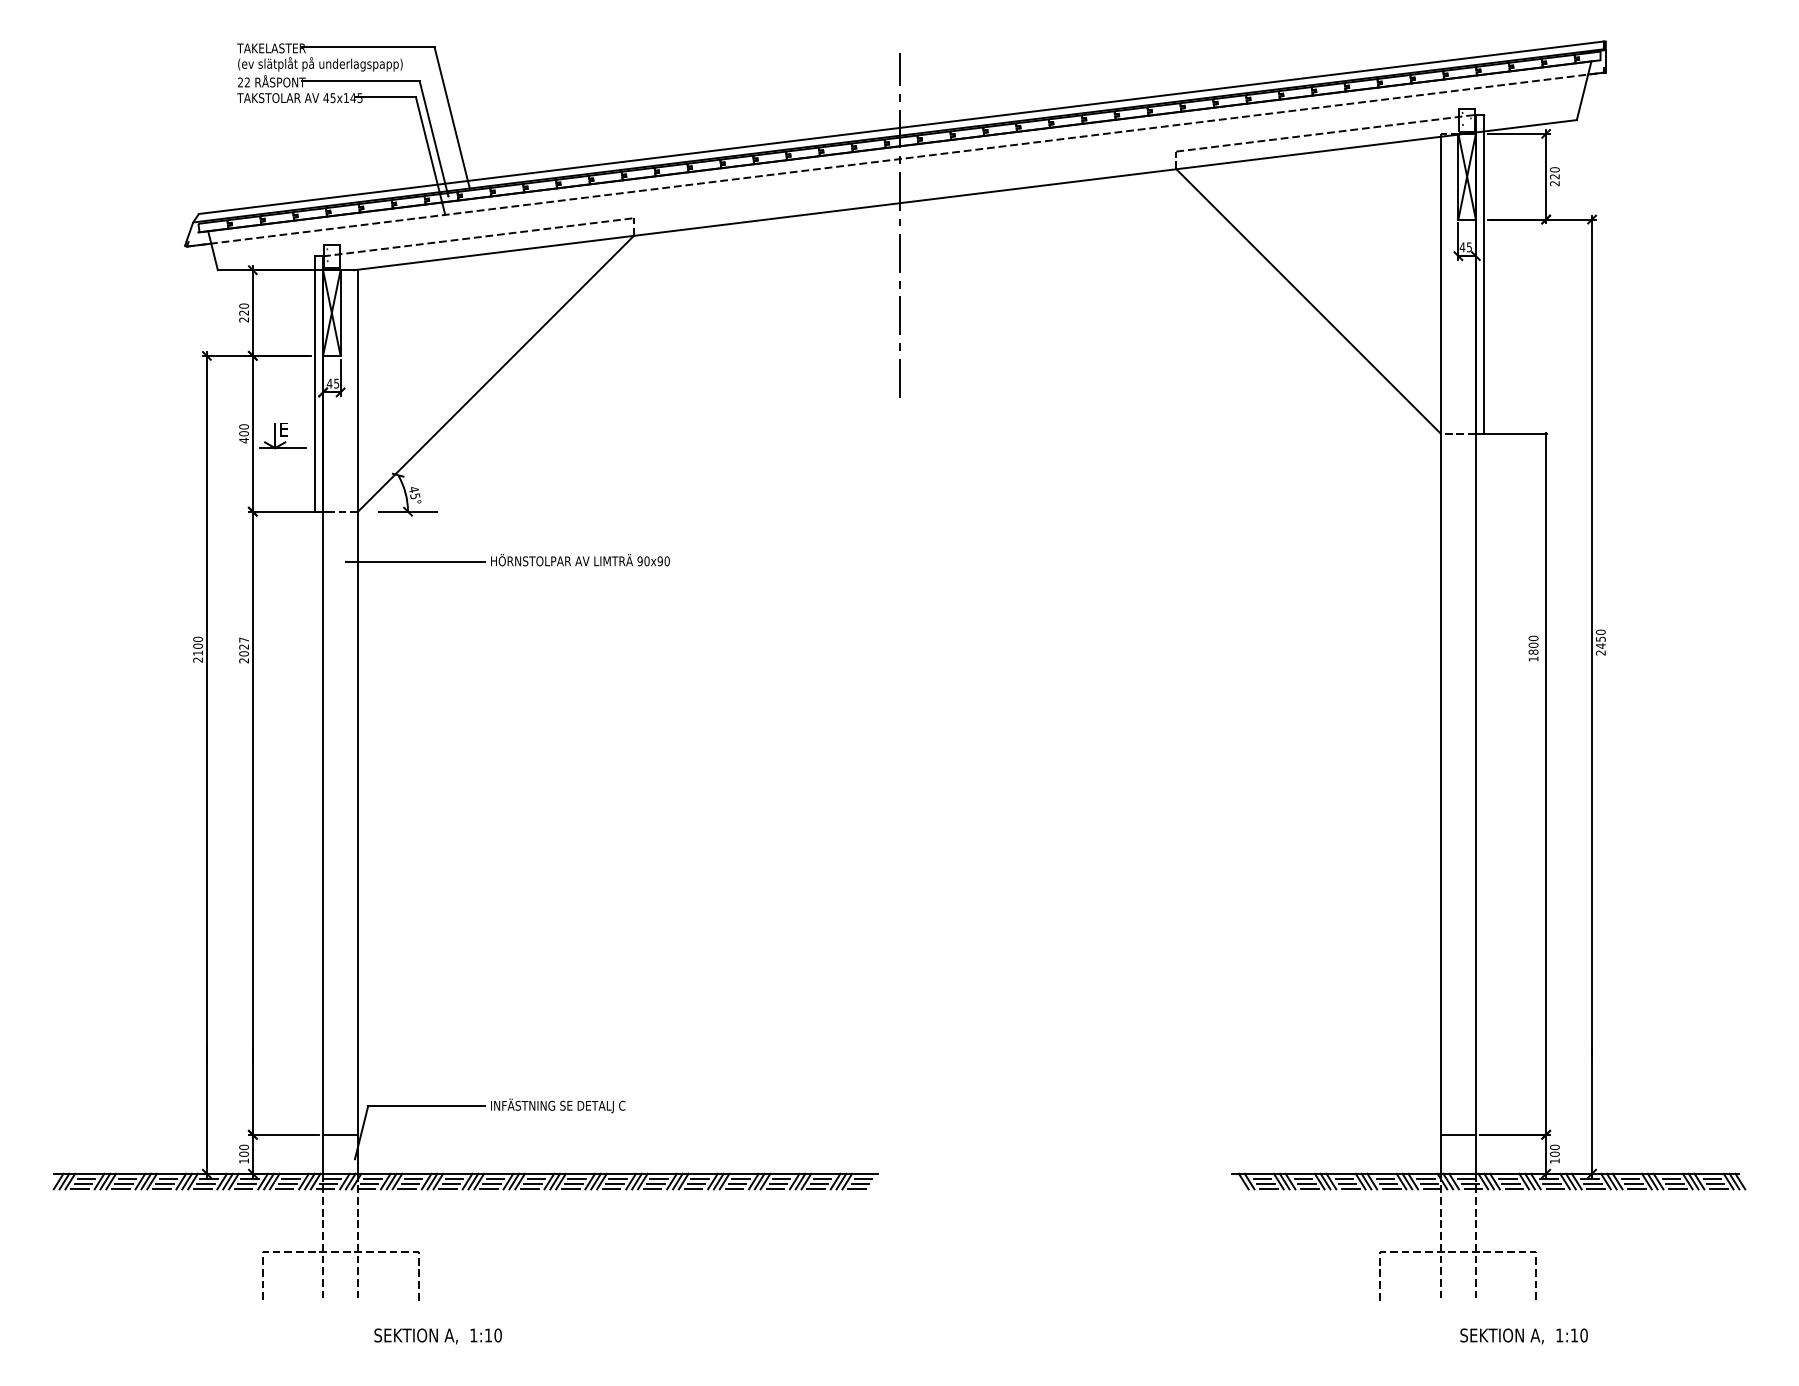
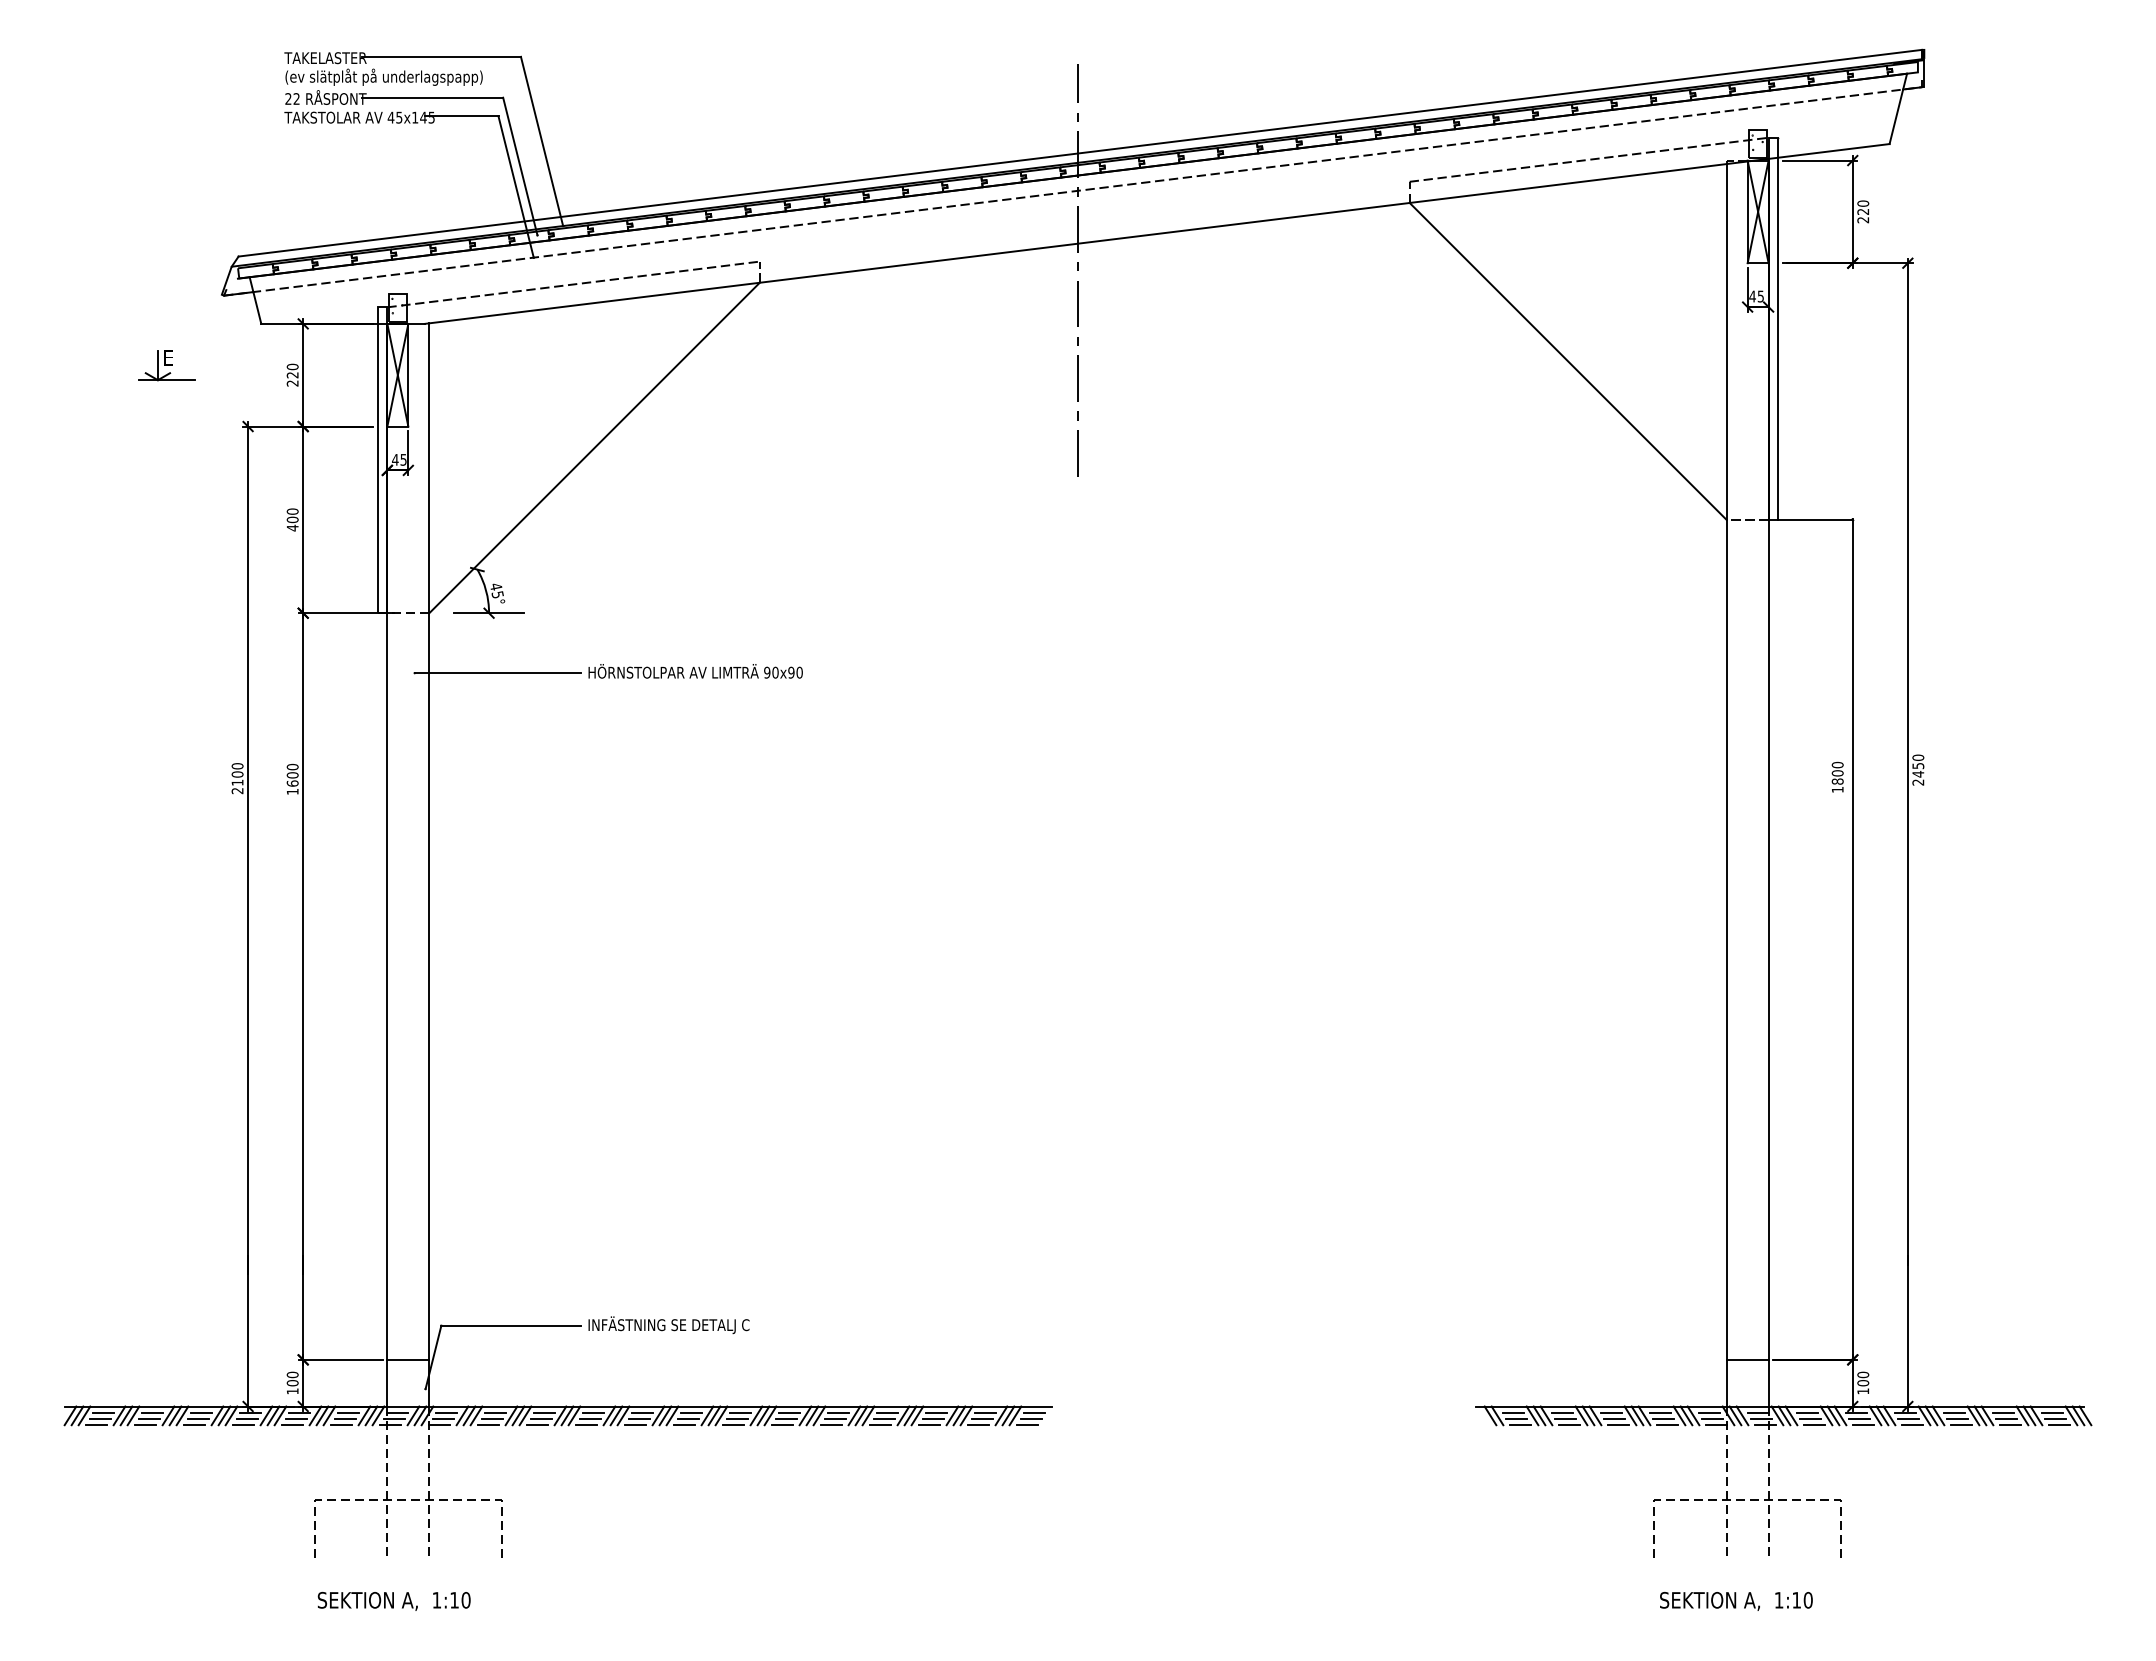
part: (282, 435) -> (166, 365), moved
text: (243, 649) -> (292, 778), 2027 -> 1600
text: (437, 1336) -> (393, 1601), moved
text: (1524, 1336) -> (1736, 1601), moved

